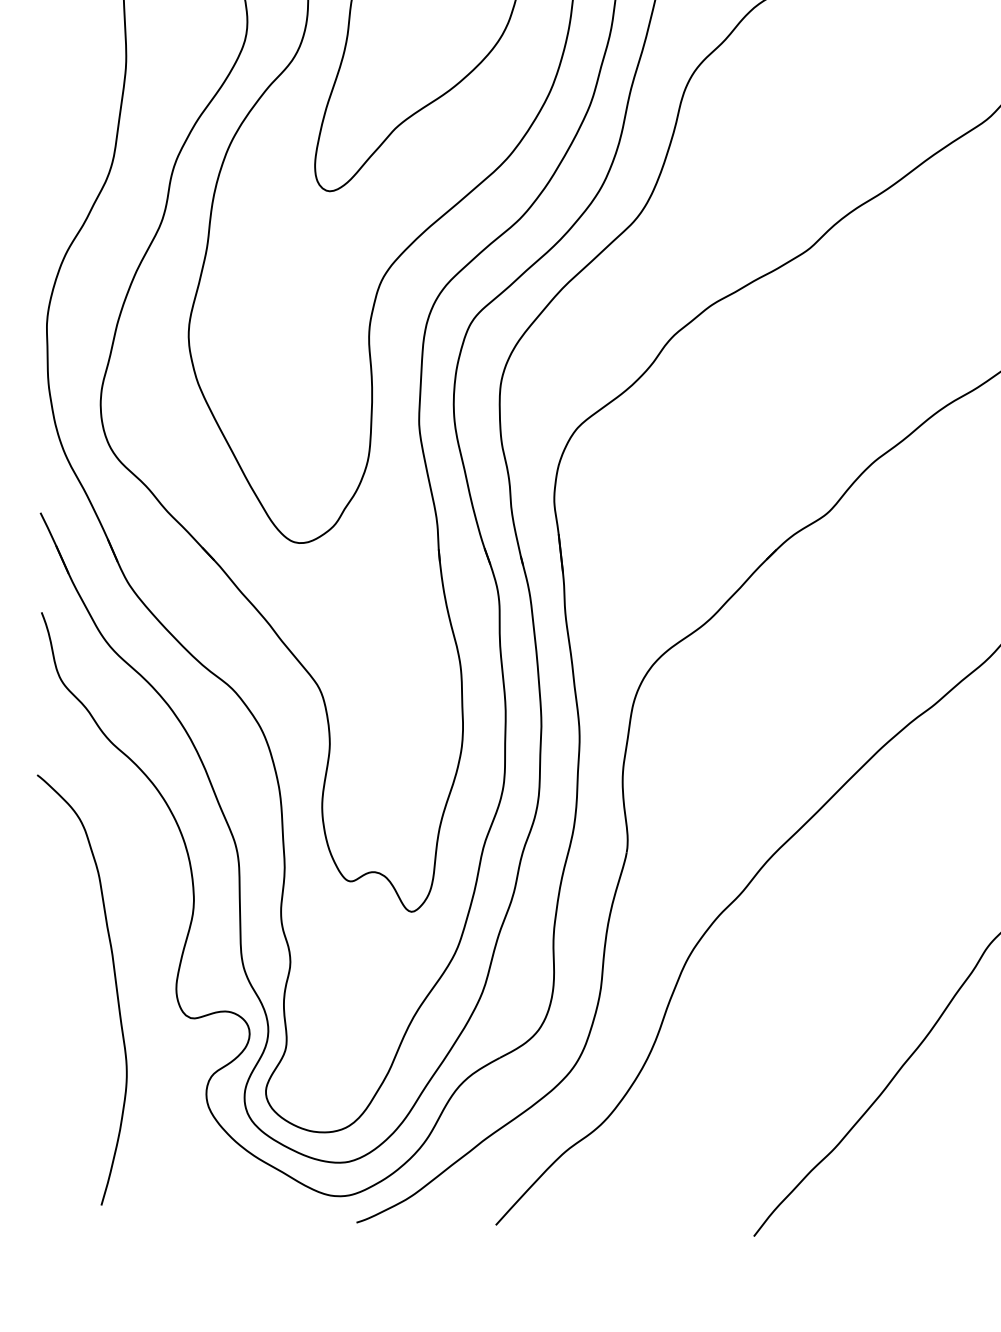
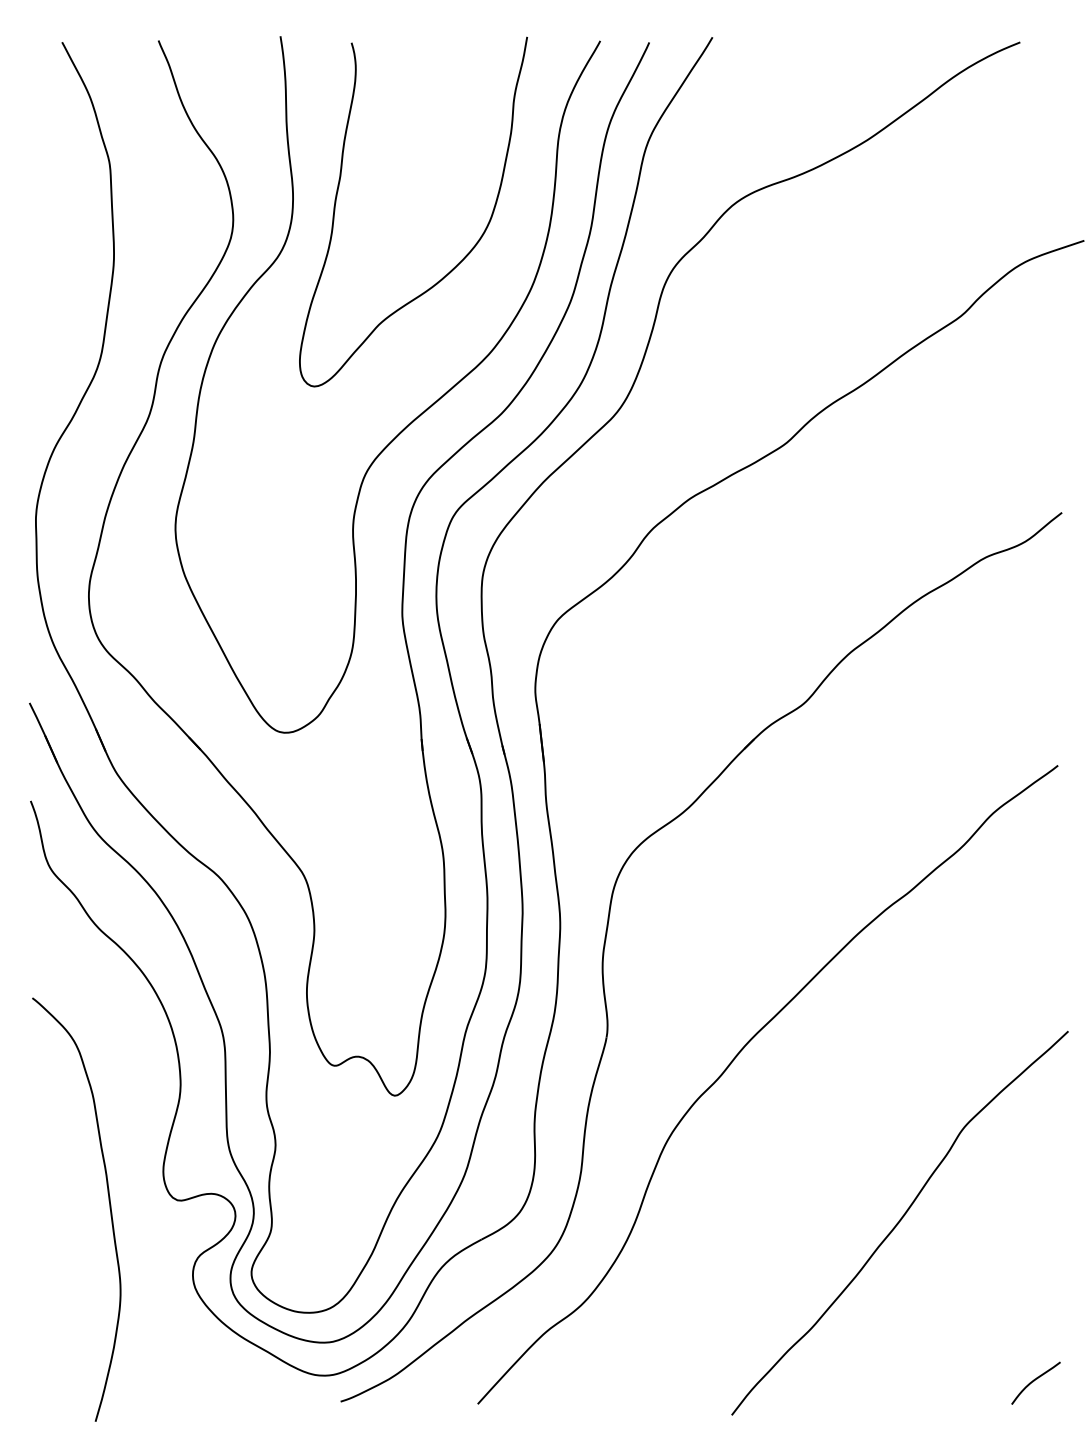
curve: (114, 981) -> (108, 1201), moved

